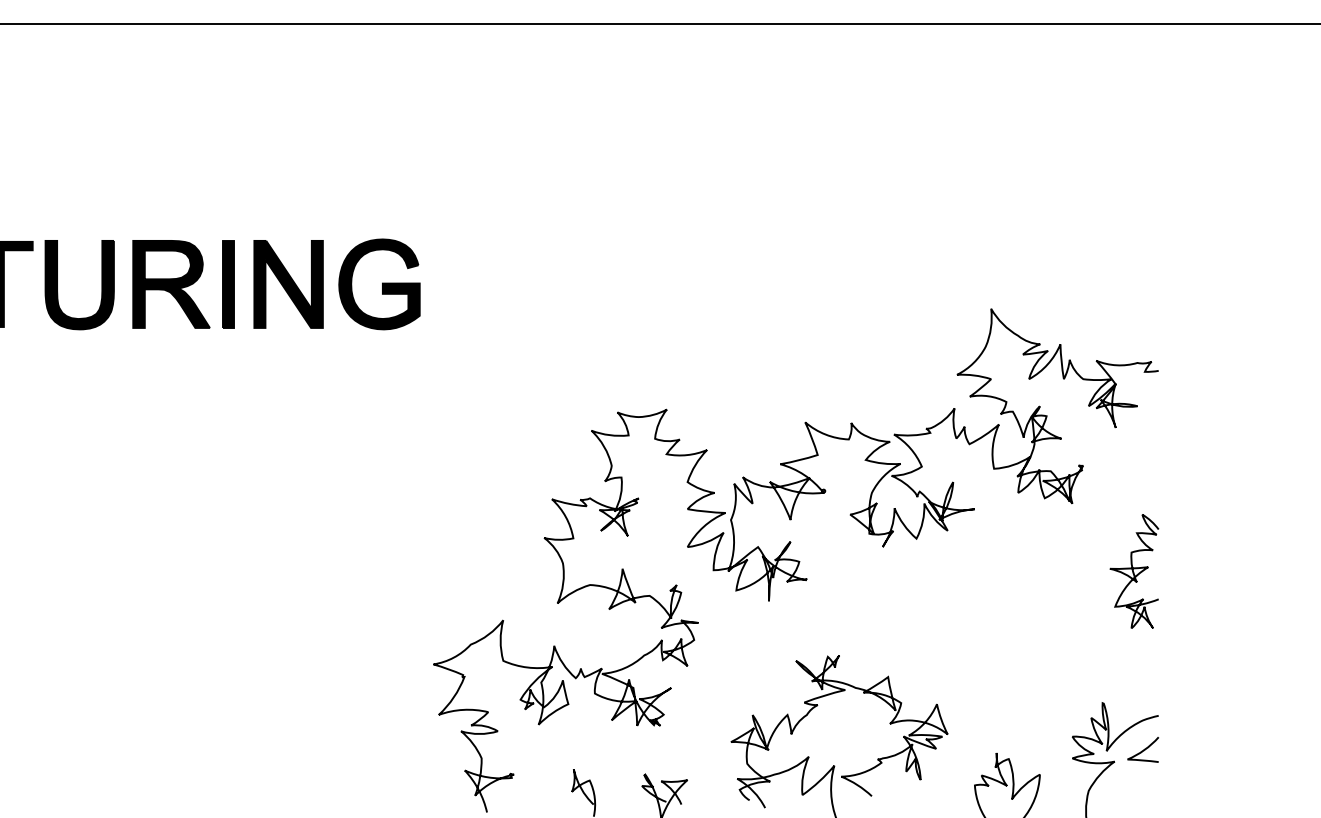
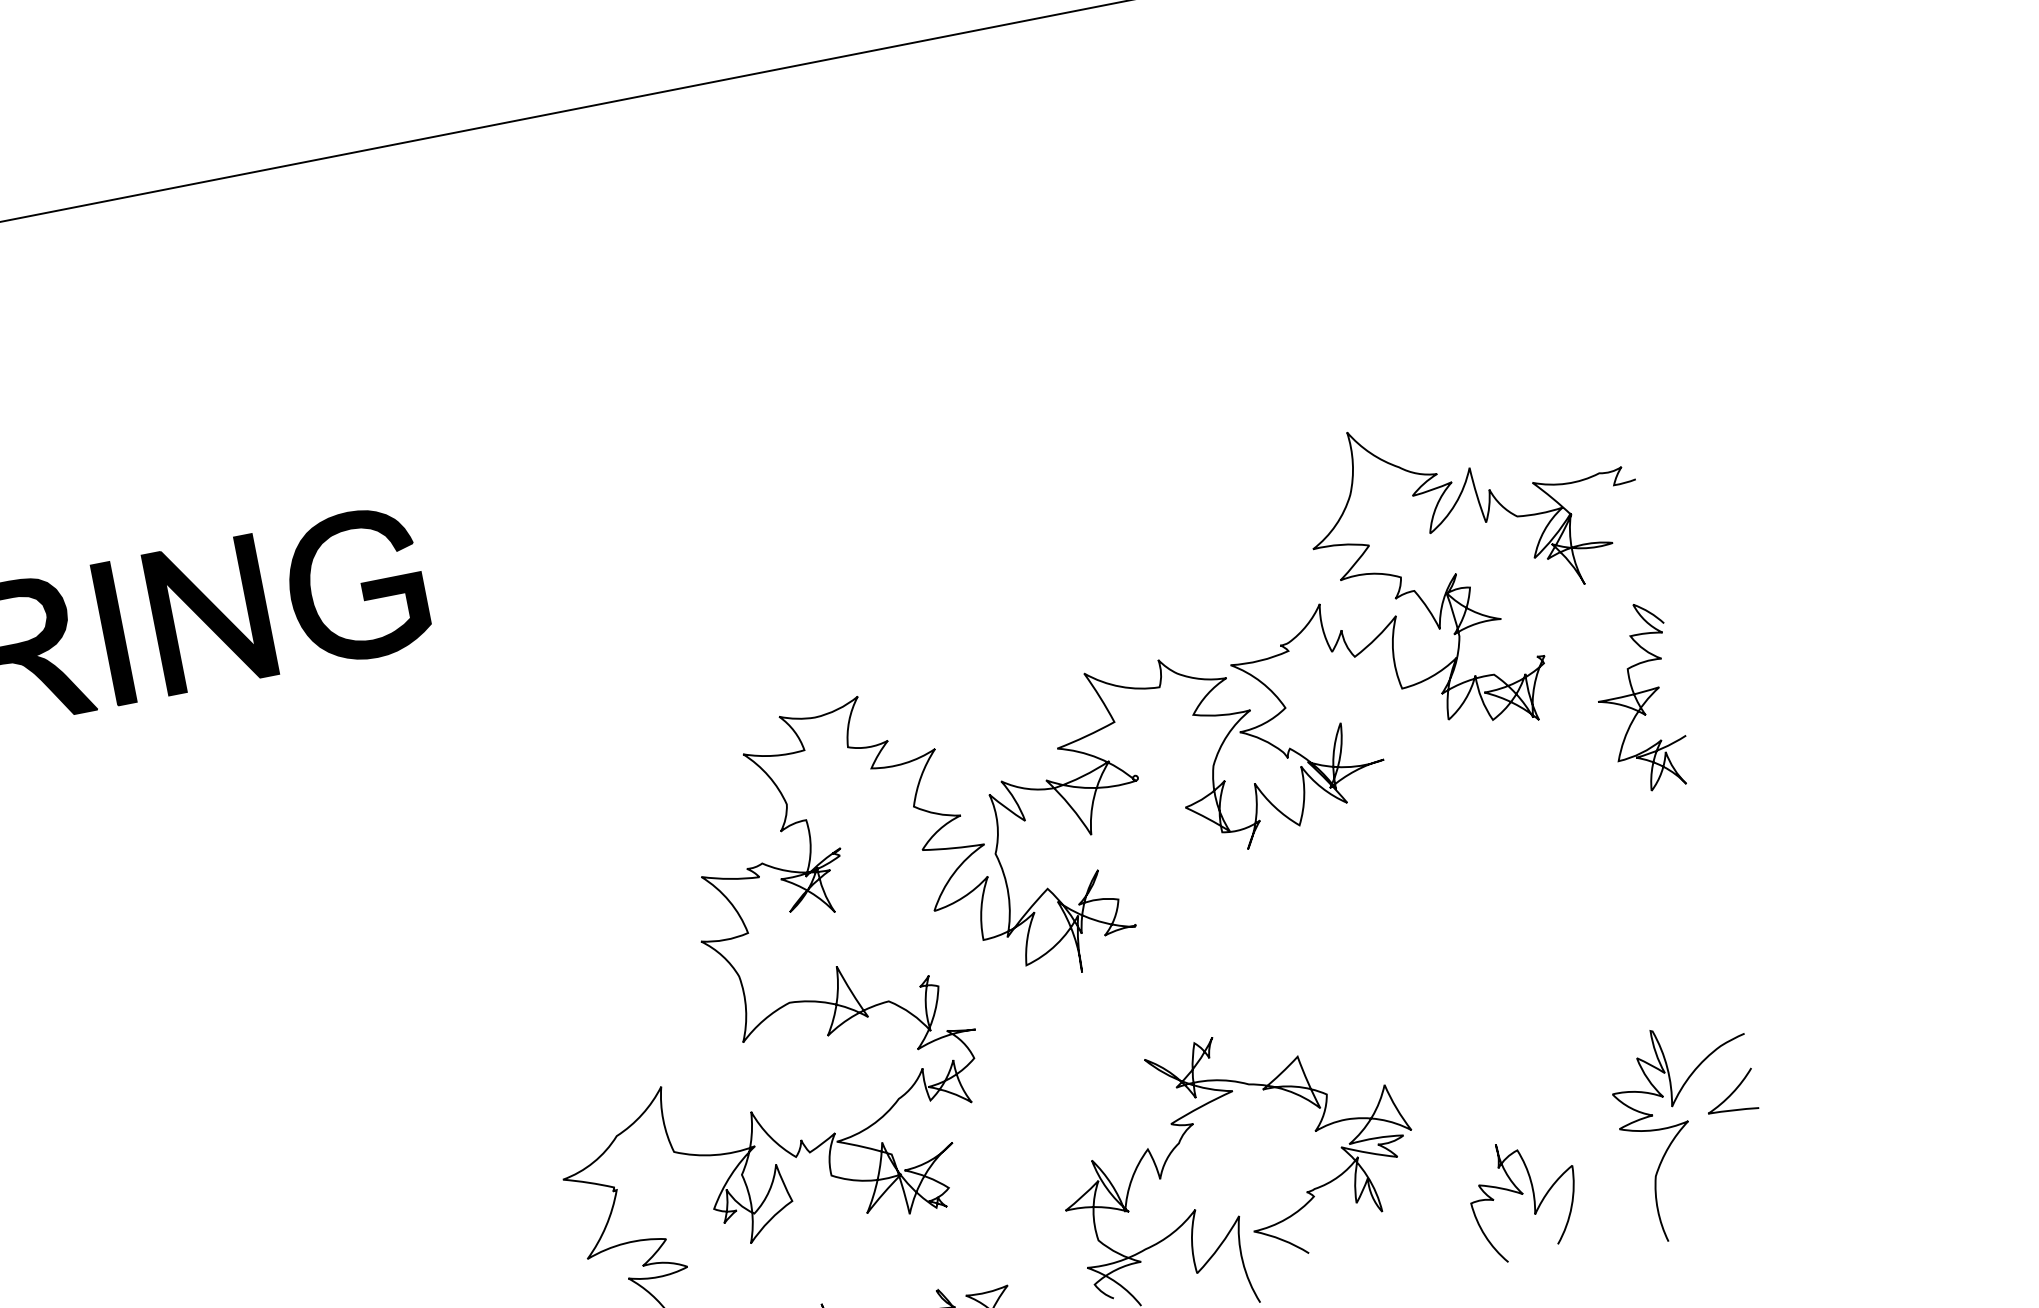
curve: (1133, 571) -> (1636, 698), moved

